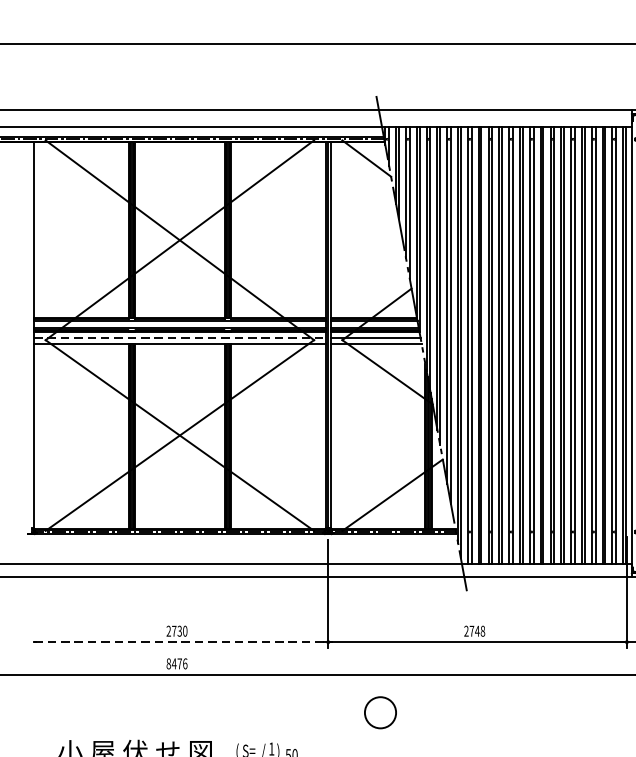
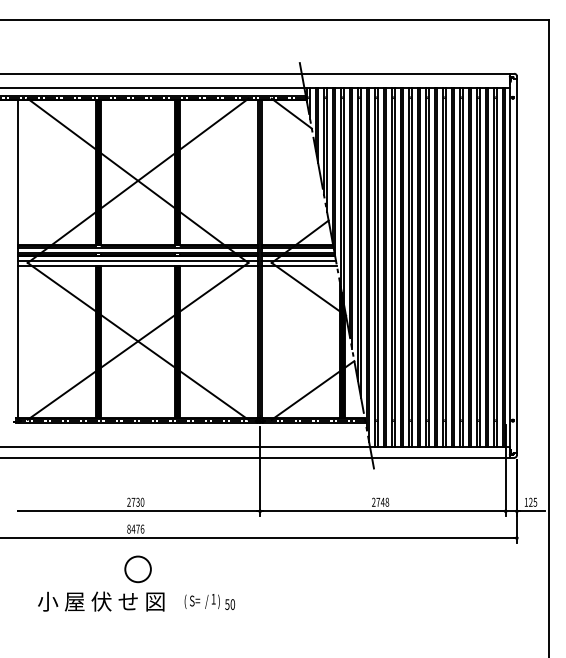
line: (180, 338) -> (138, 261), dashed -> solid
line: (180, 642) -> (138, 511), dashed -> solid
circle: (379, 712) -> (137, 569), moved

